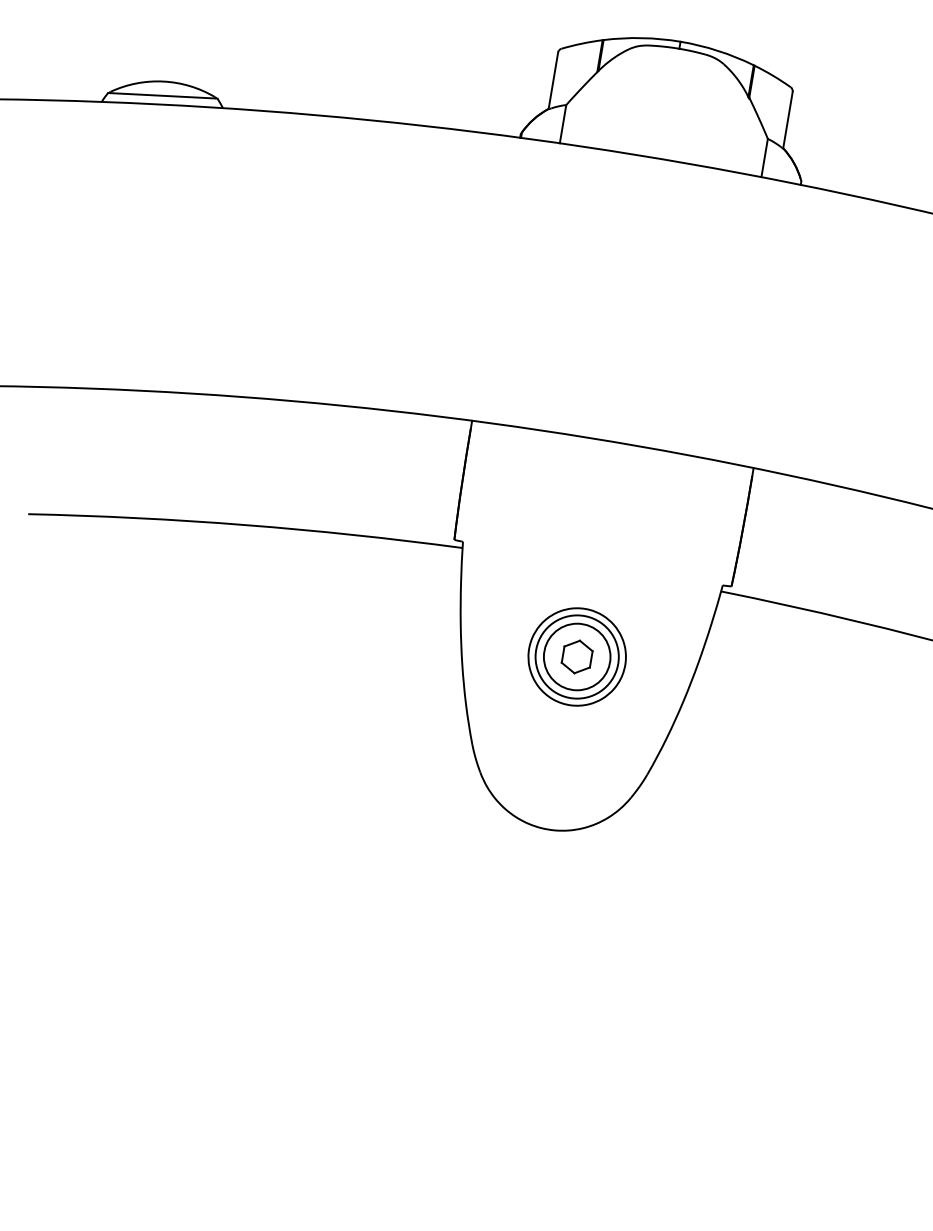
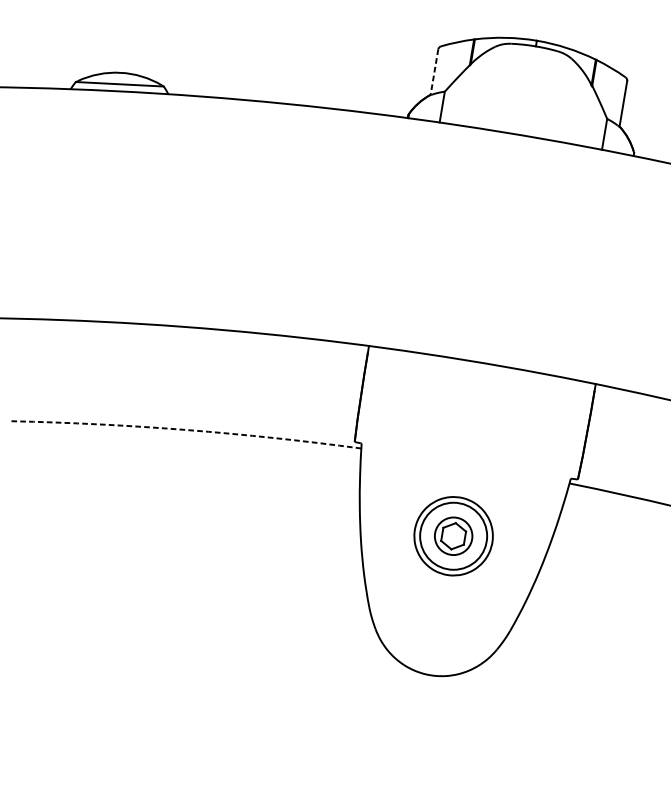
line: (553, 80) -> (434, 71), solid -> dashed
arc: (245, 525) -> (186, 430), solid -> dashed
circle: (576, 656) -> (453, 535), size x0.7

